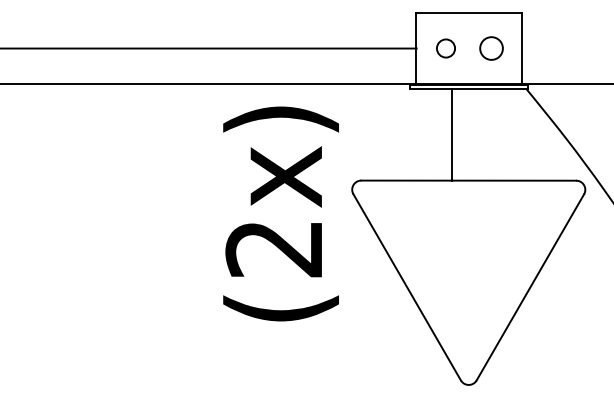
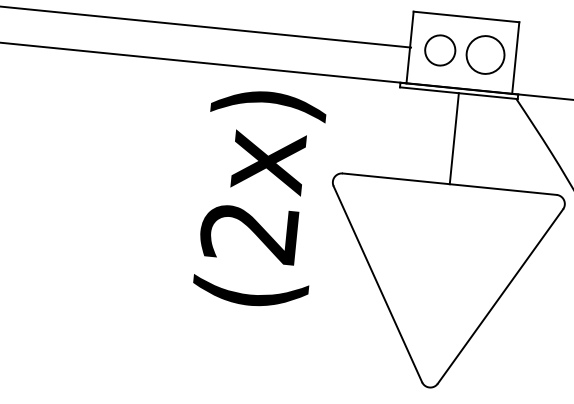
circle: (445, 48) -> (439, 50), size x1.67
circle: (491, 48) -> (485, 54), size x1.67
line: (451, 134) -> (454, 138), moved

